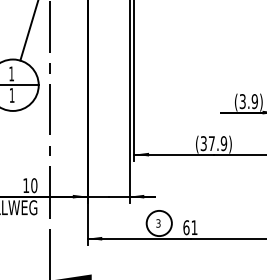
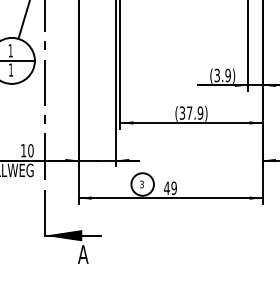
text: (190, 226) -> (170, 187), 61 -> 49

